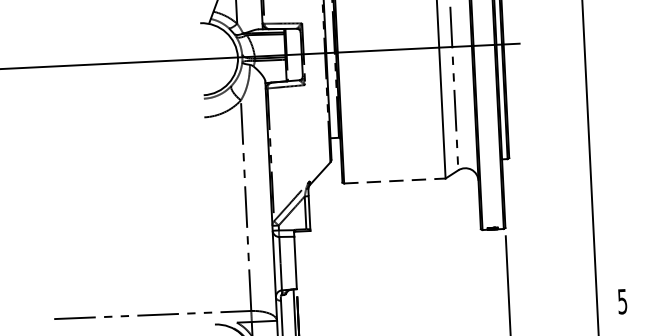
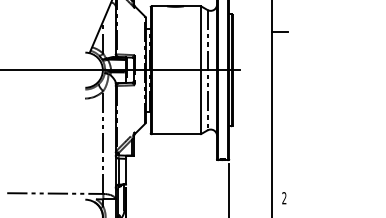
line: (395, 181) -> (176, 134), dashed -> solid
text: (622, 302) -> (284, 198), 5 -> 2

